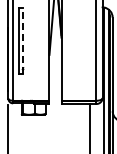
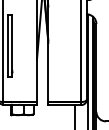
line: (23, 40) -> (12, 45), dashed -> solid

